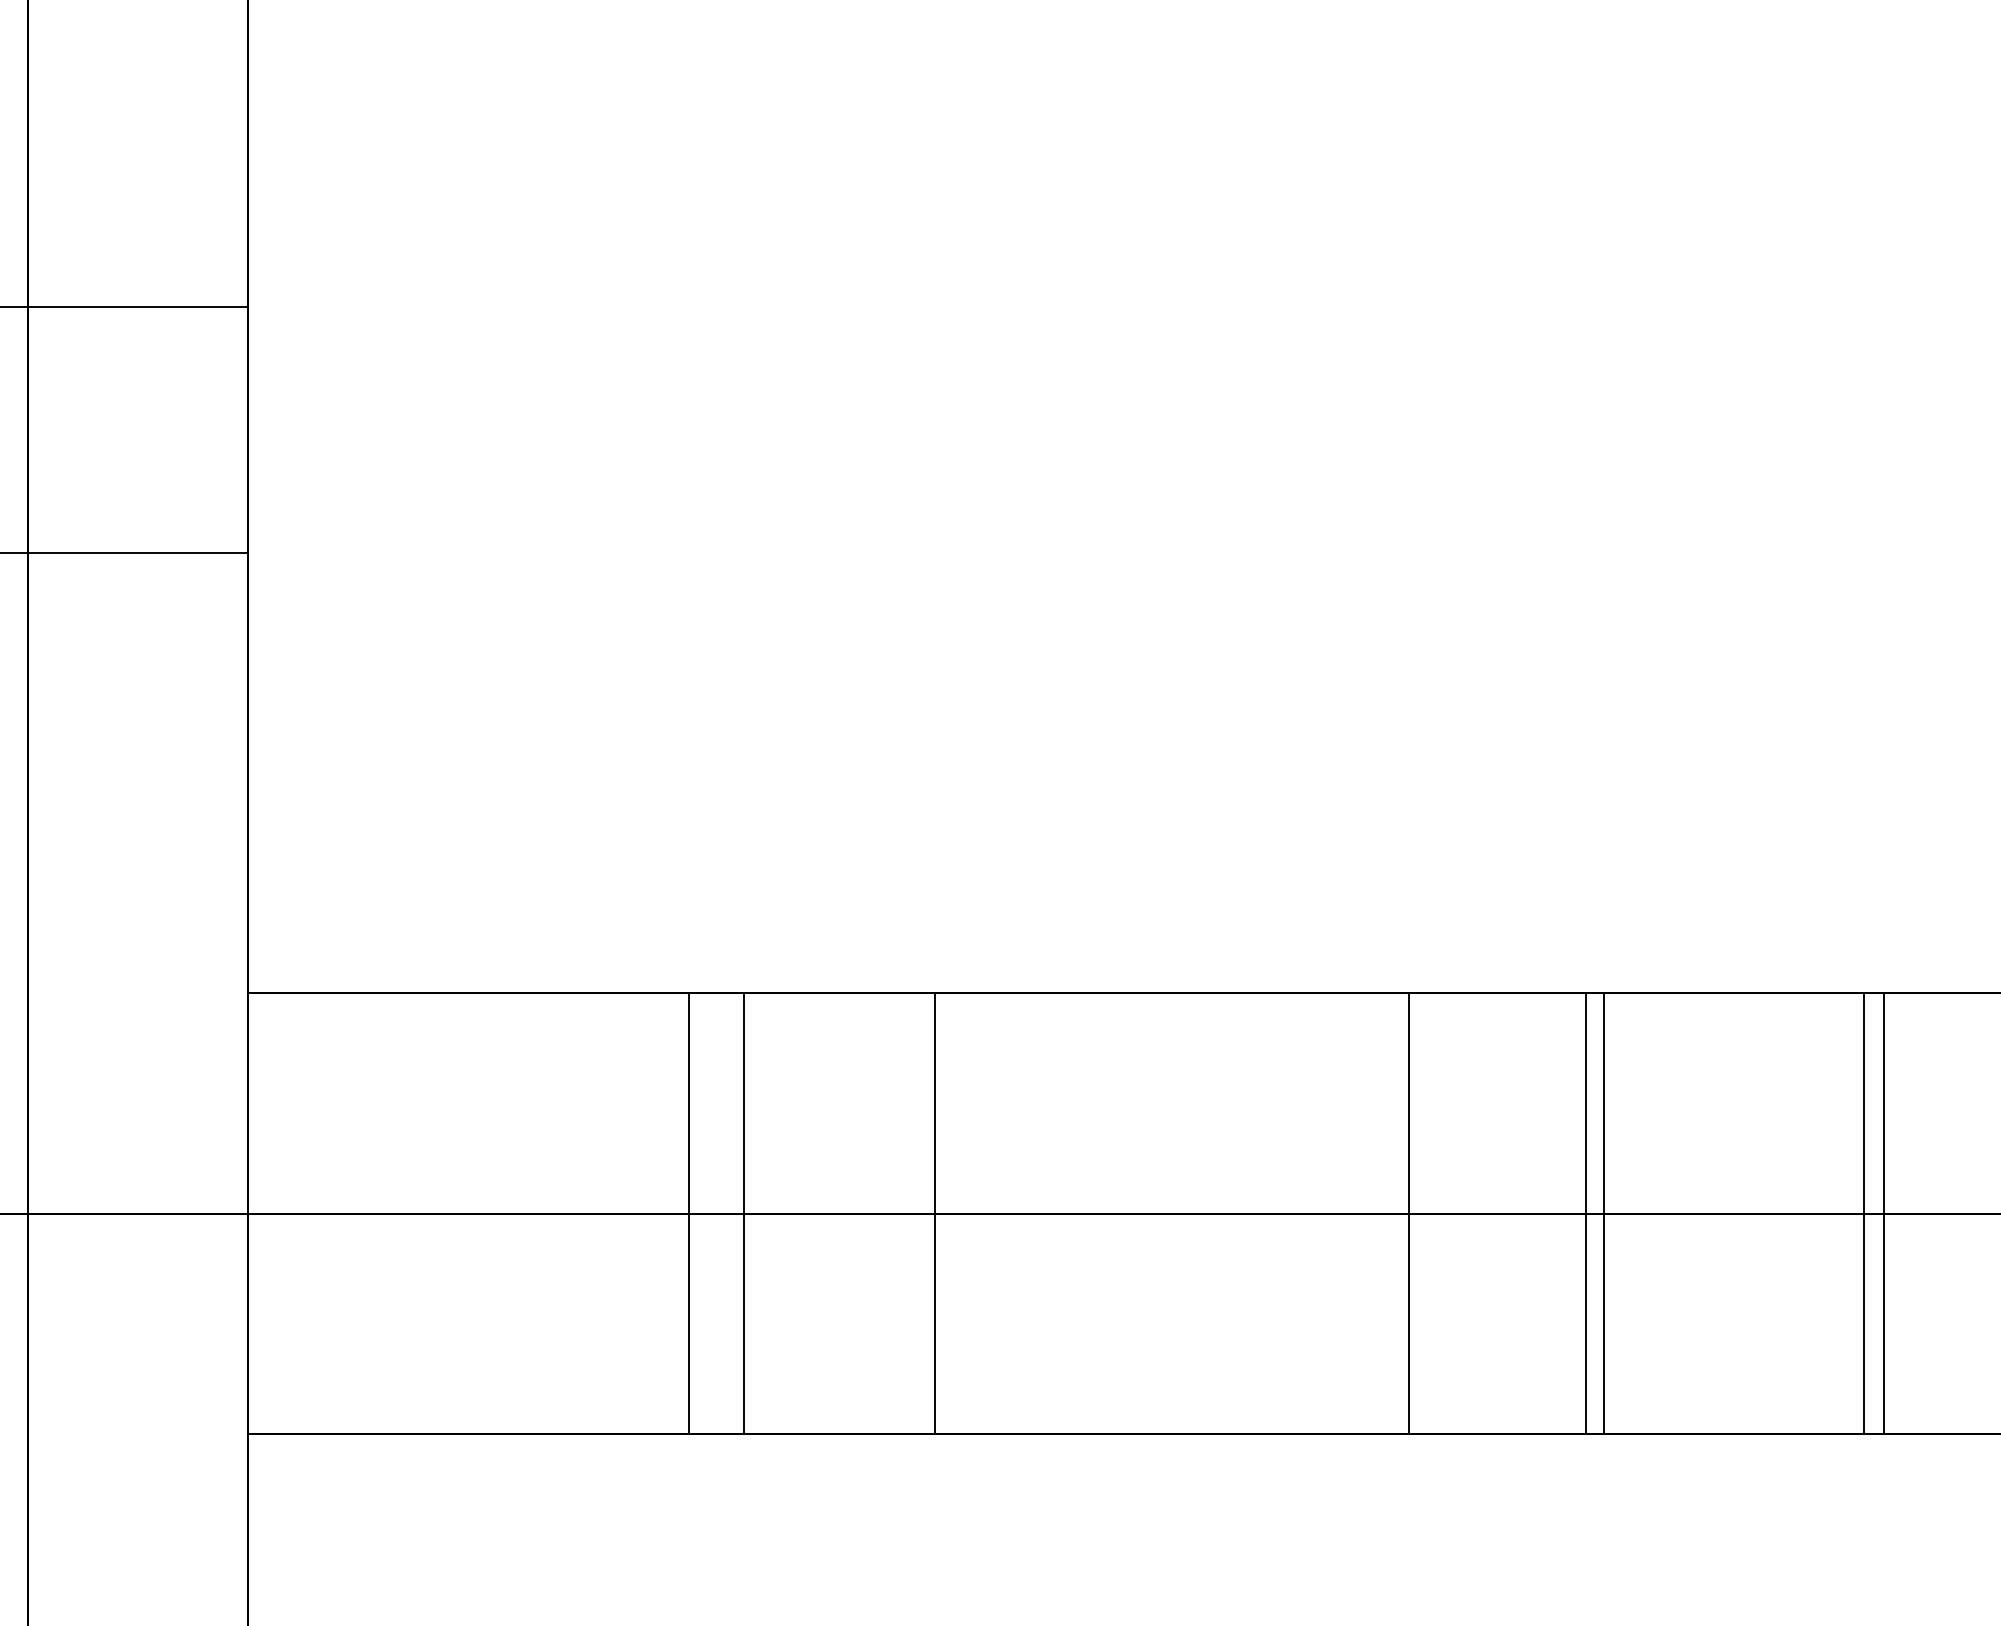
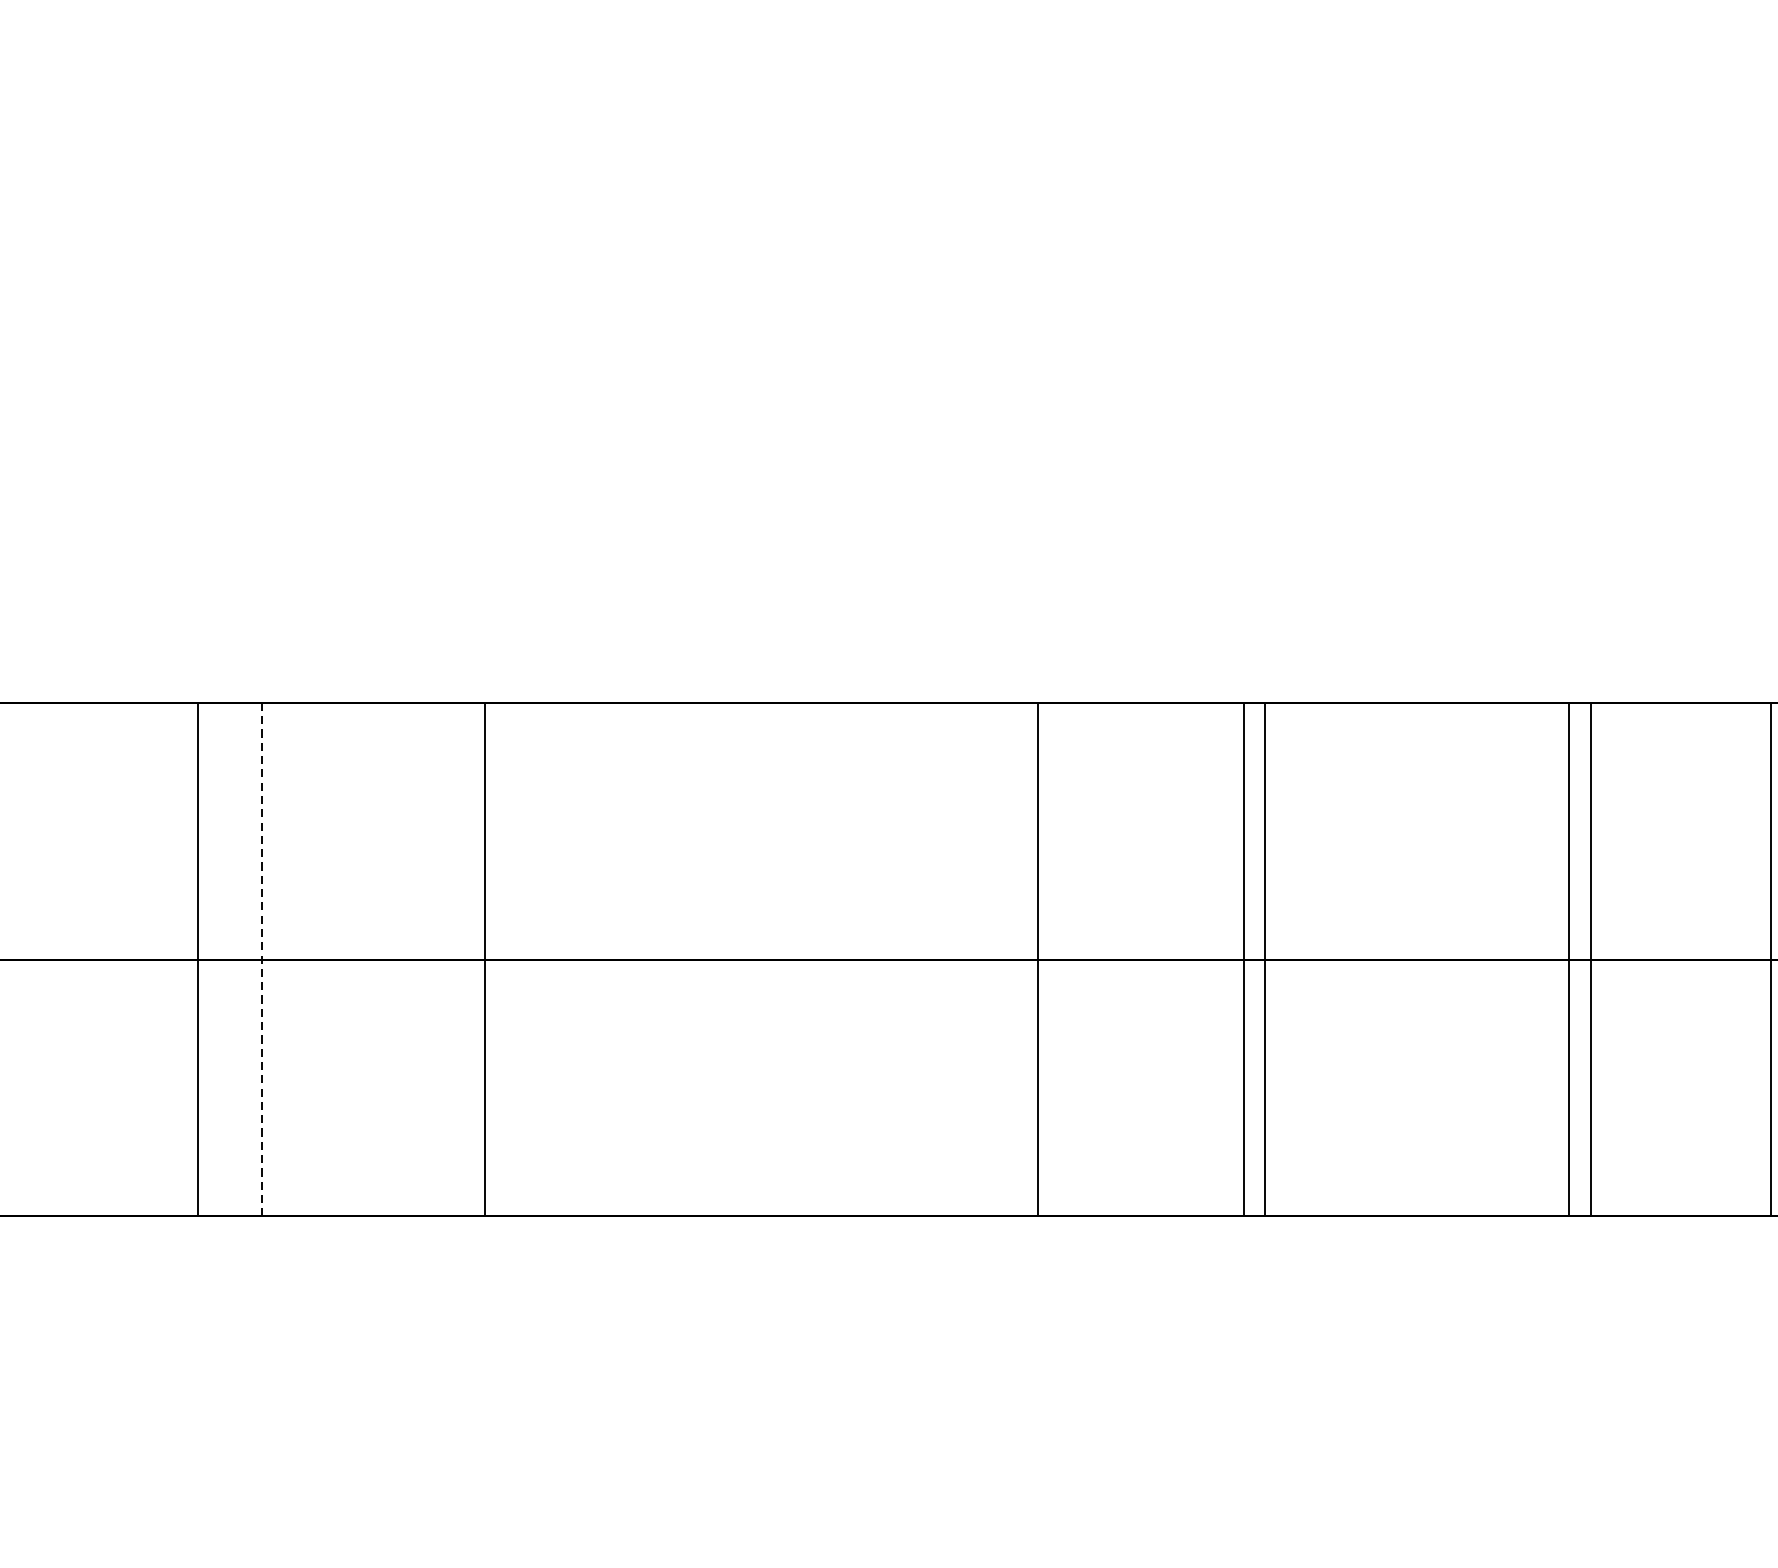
line: (743, 1213) -> (261, 959), solid -> dashed

